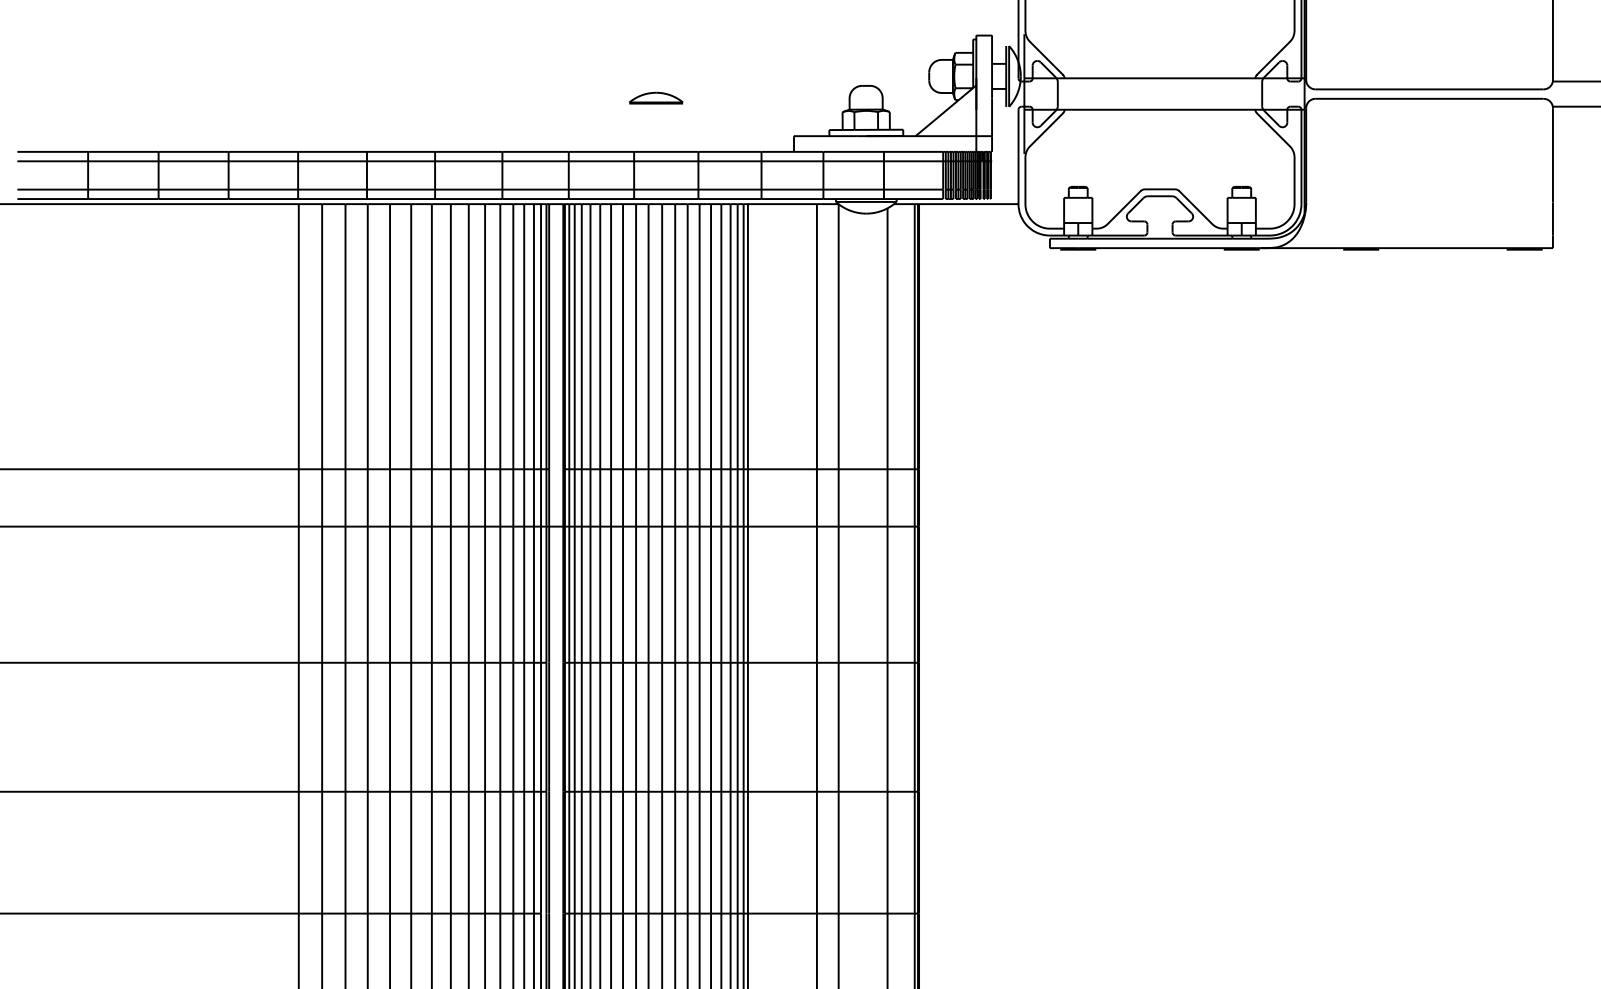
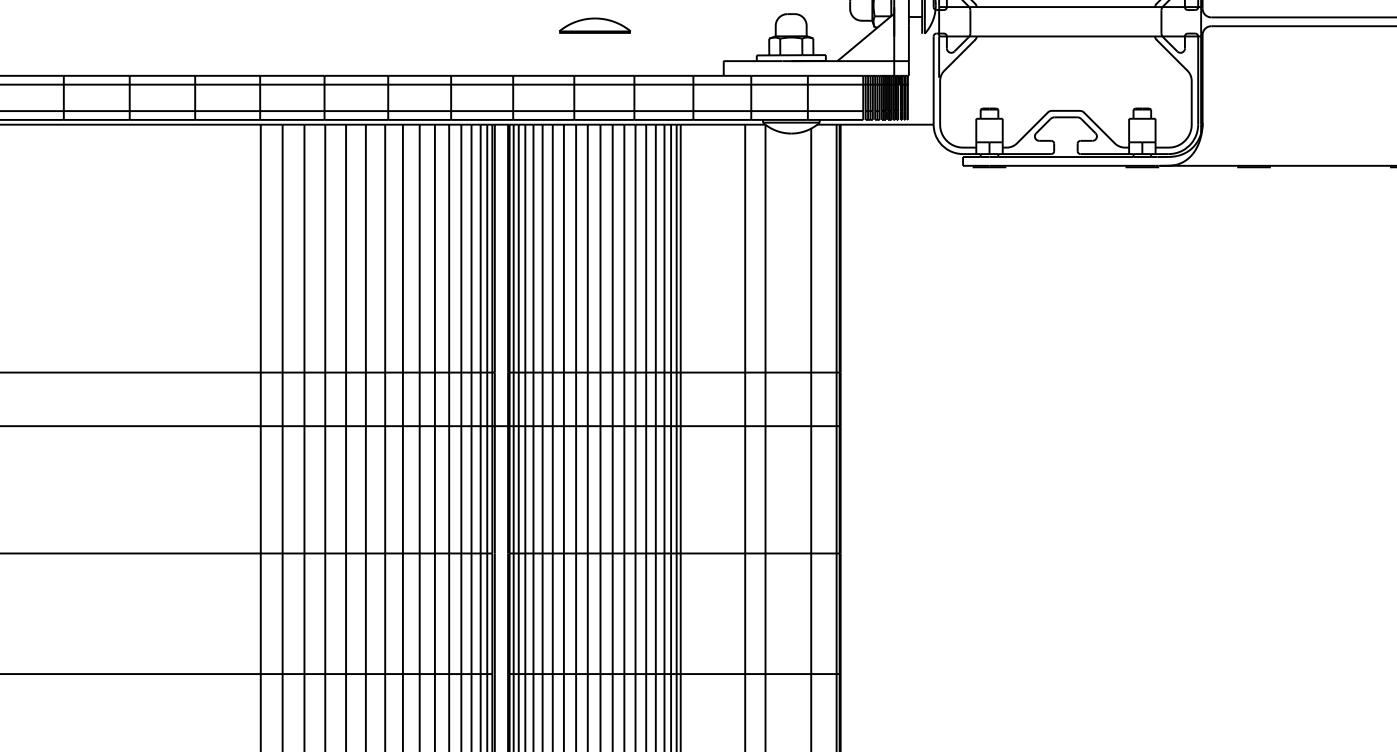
part: (655, 97) -> (594, 24), size x1.43

